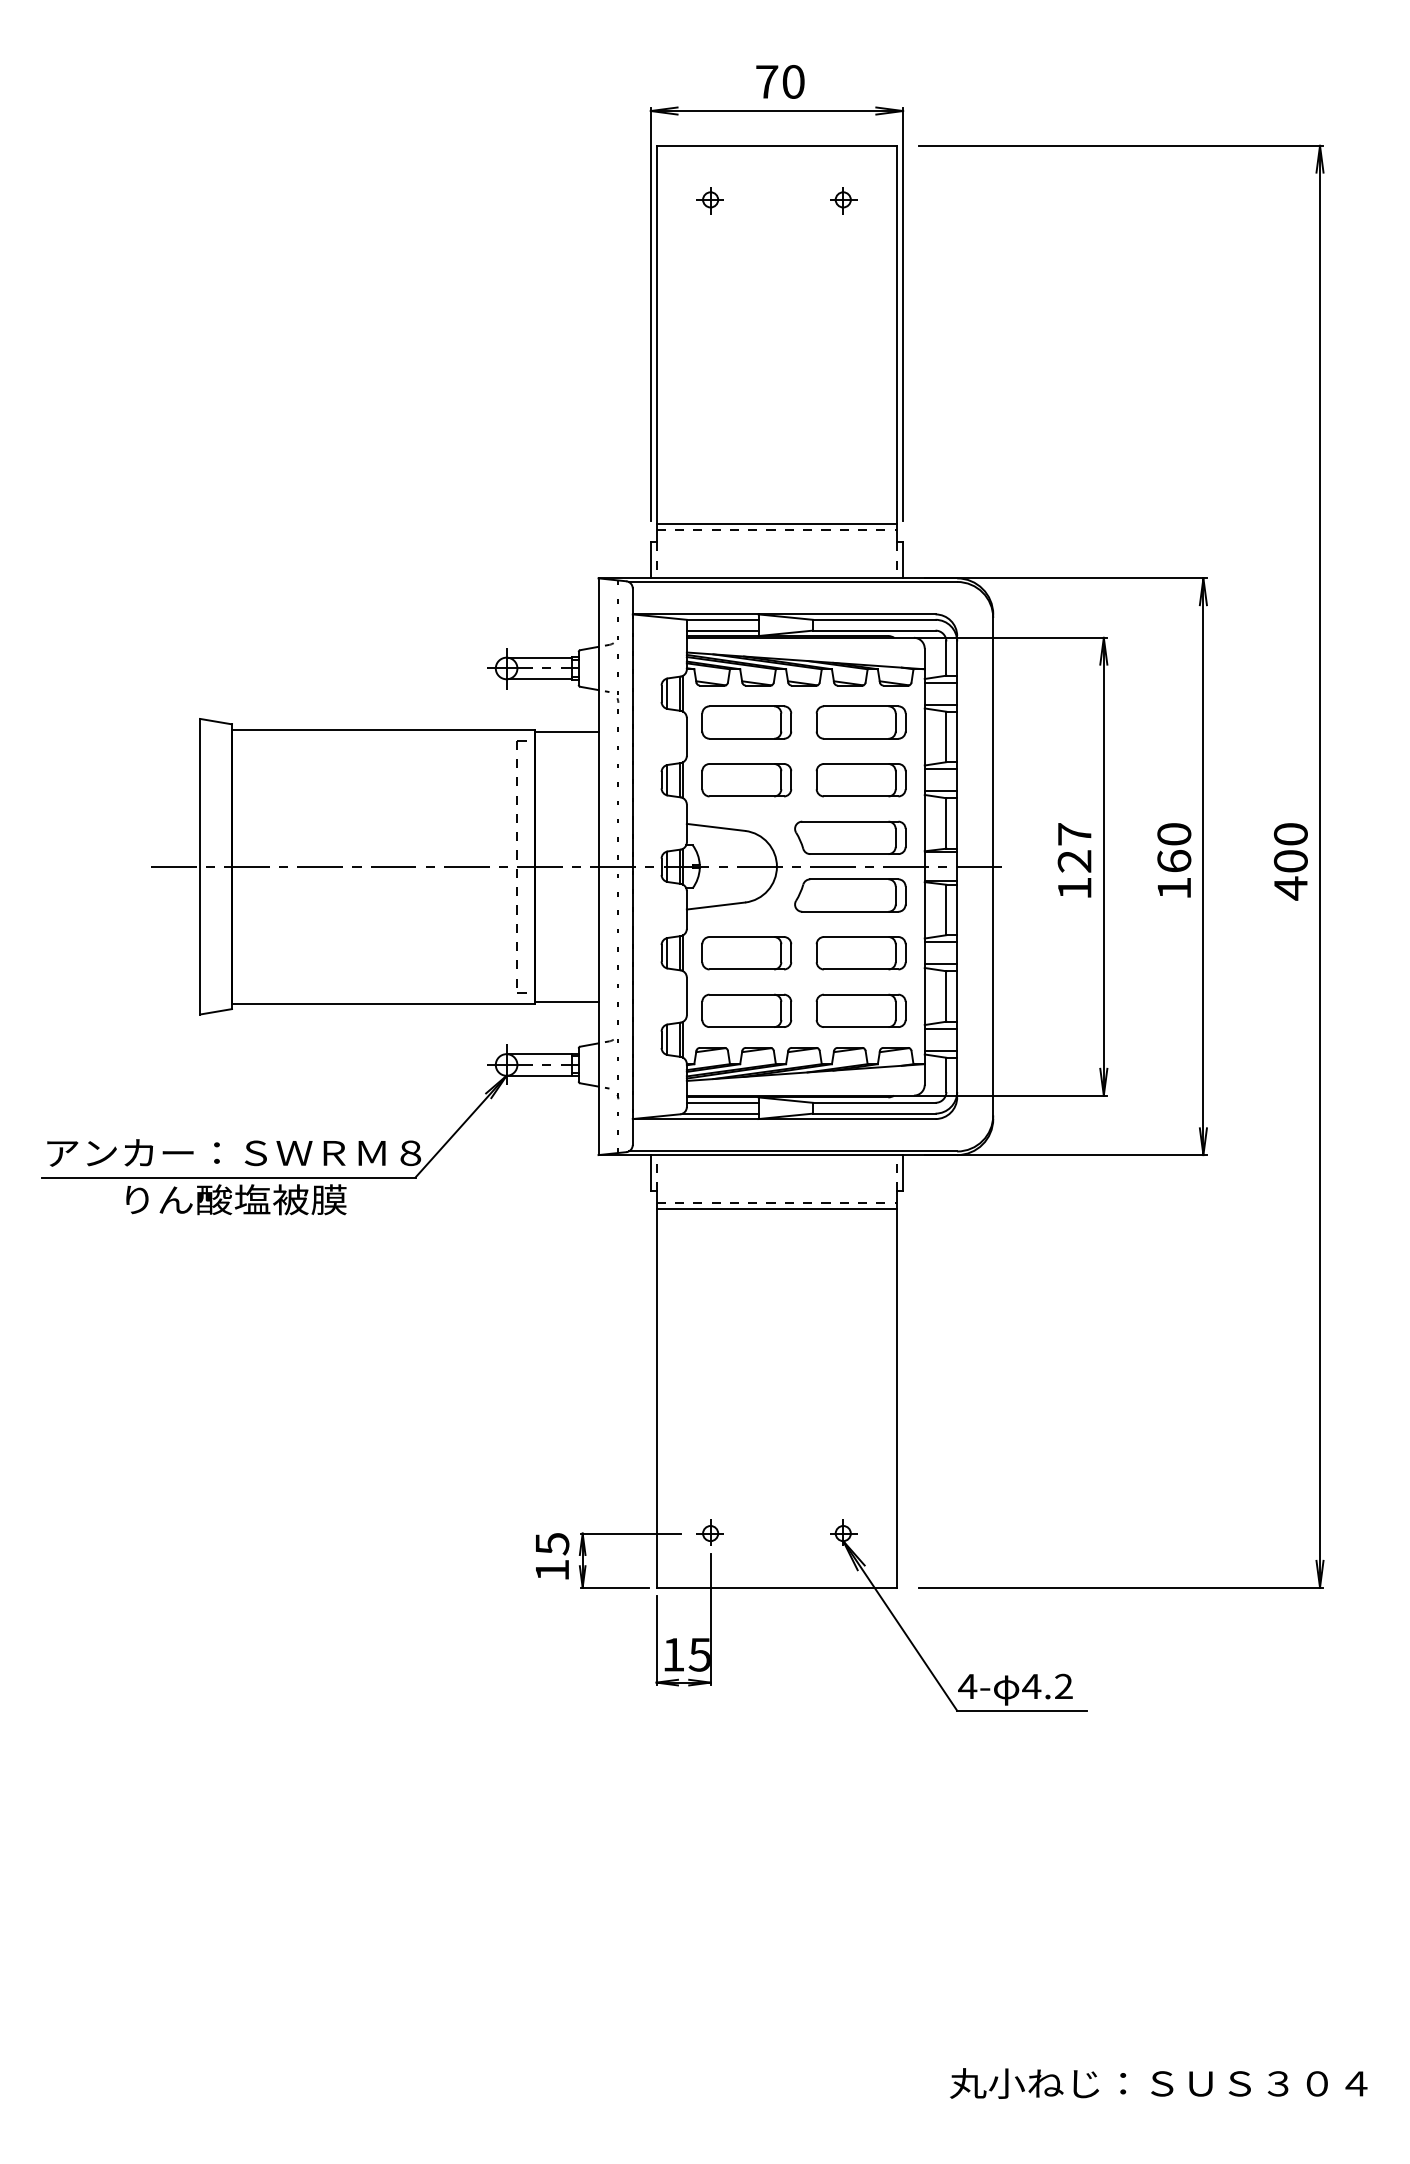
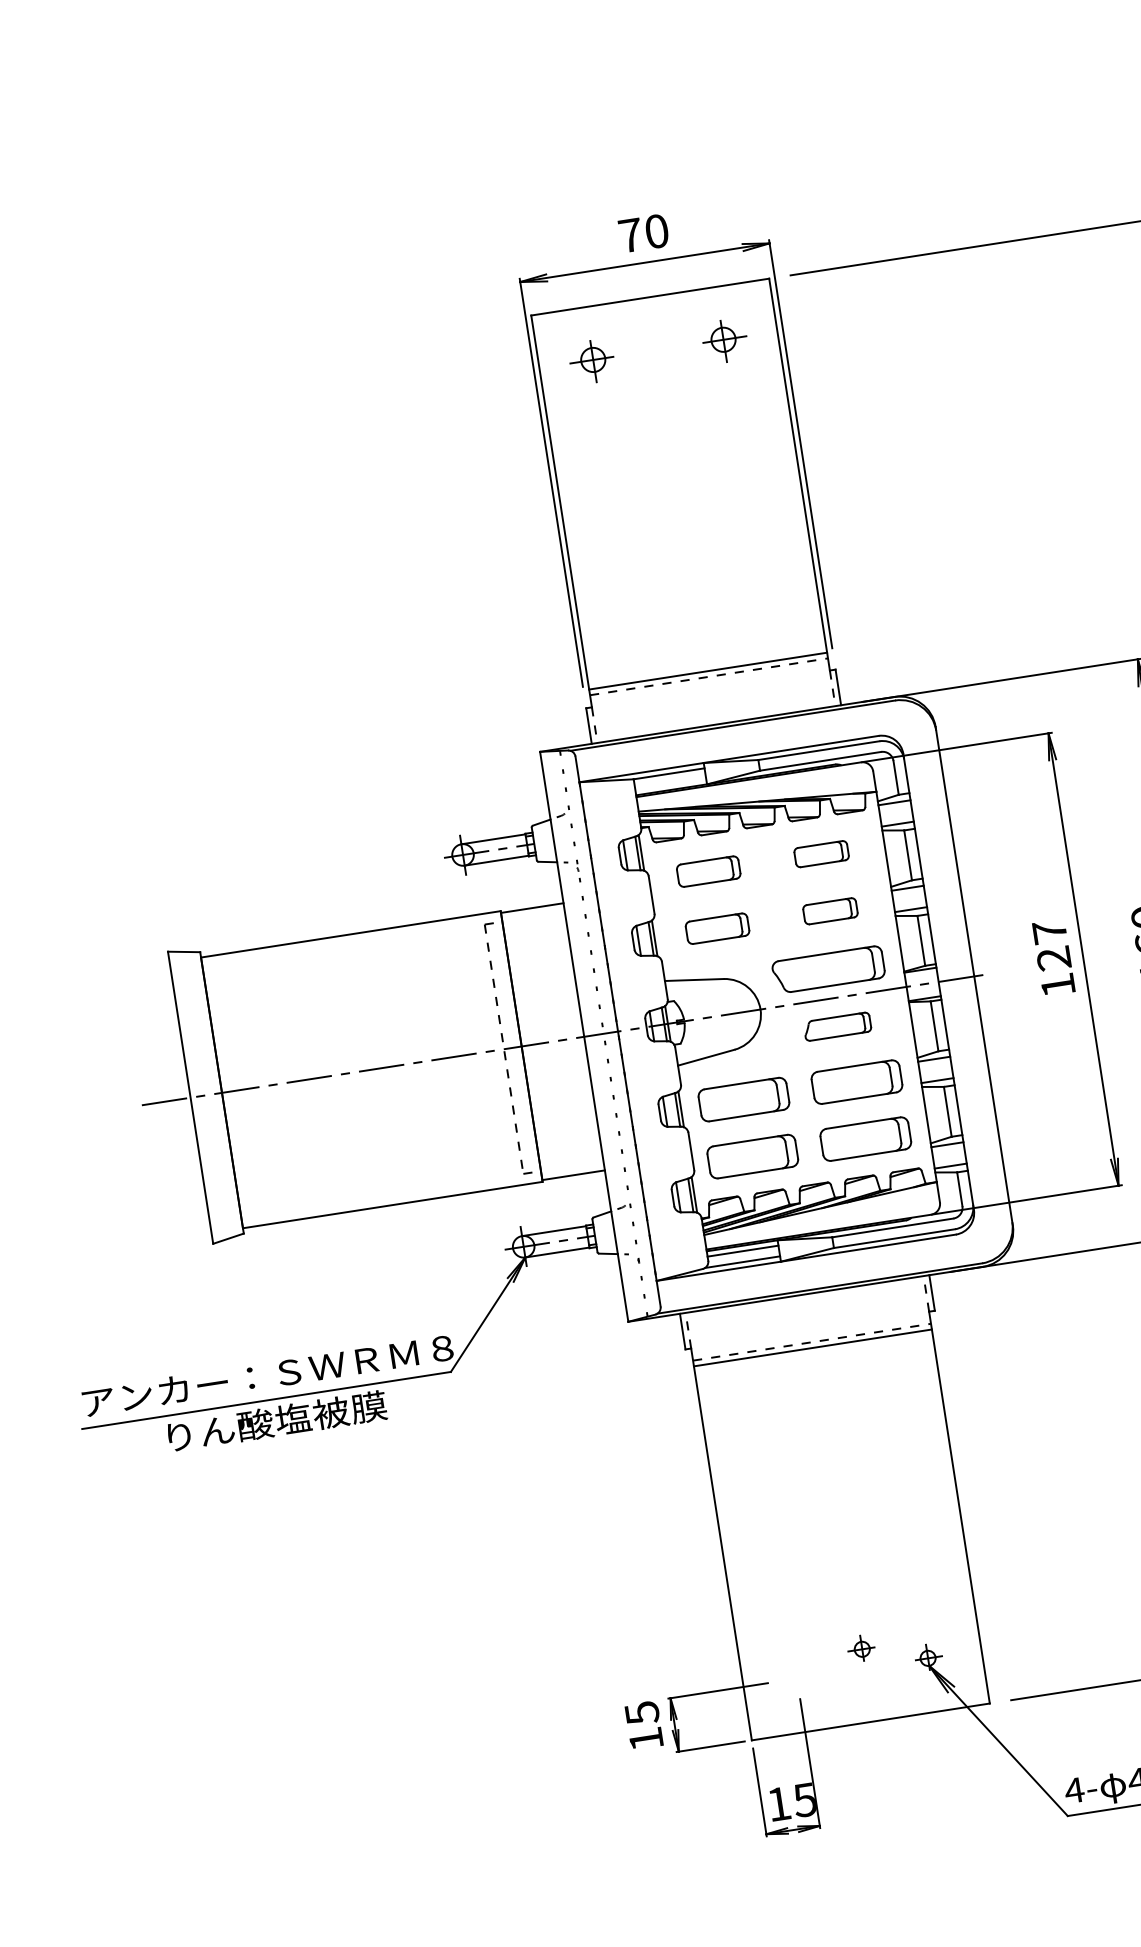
part: (709, 200) -> (591, 361), size x1.6
part: (843, 200) -> (724, 340), size x1.6
line: (722, 630) -> (670, 784), removed
part: (746, 722) -> (708, 871), size x0.7
part: (860, 722) -> (821, 854), size x0.6
part: (746, 780) -> (717, 928), size x0.7
part: (860, 780) -> (829, 911), size x0.6
part: (850, 895) -> (837, 1026), size x0.6
part: (709, 1532) -> (861, 1648), moved

